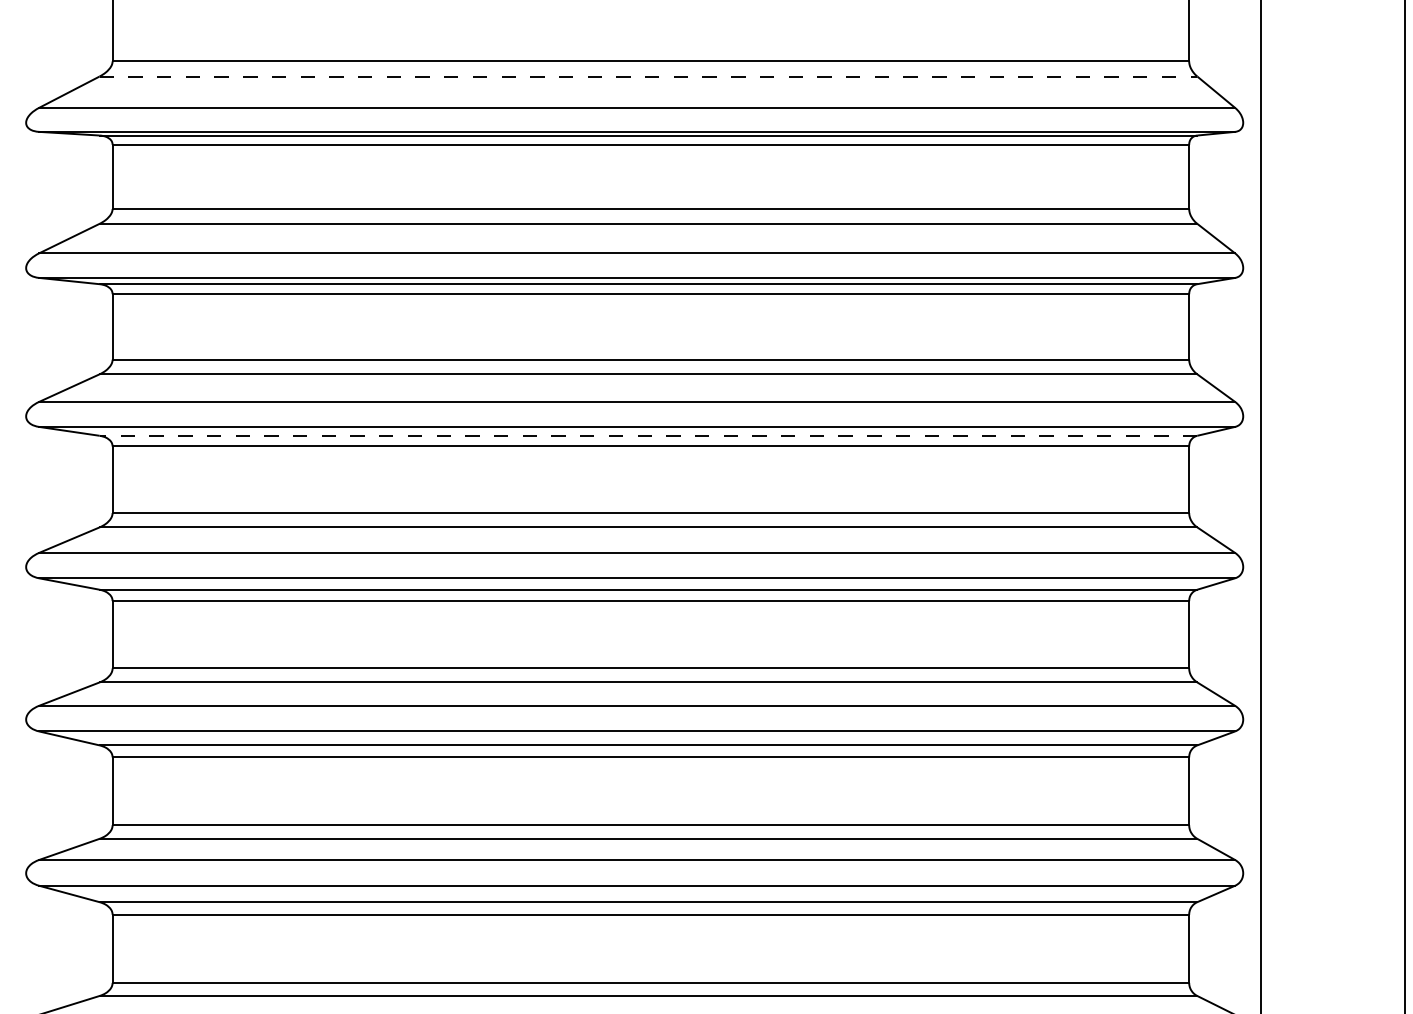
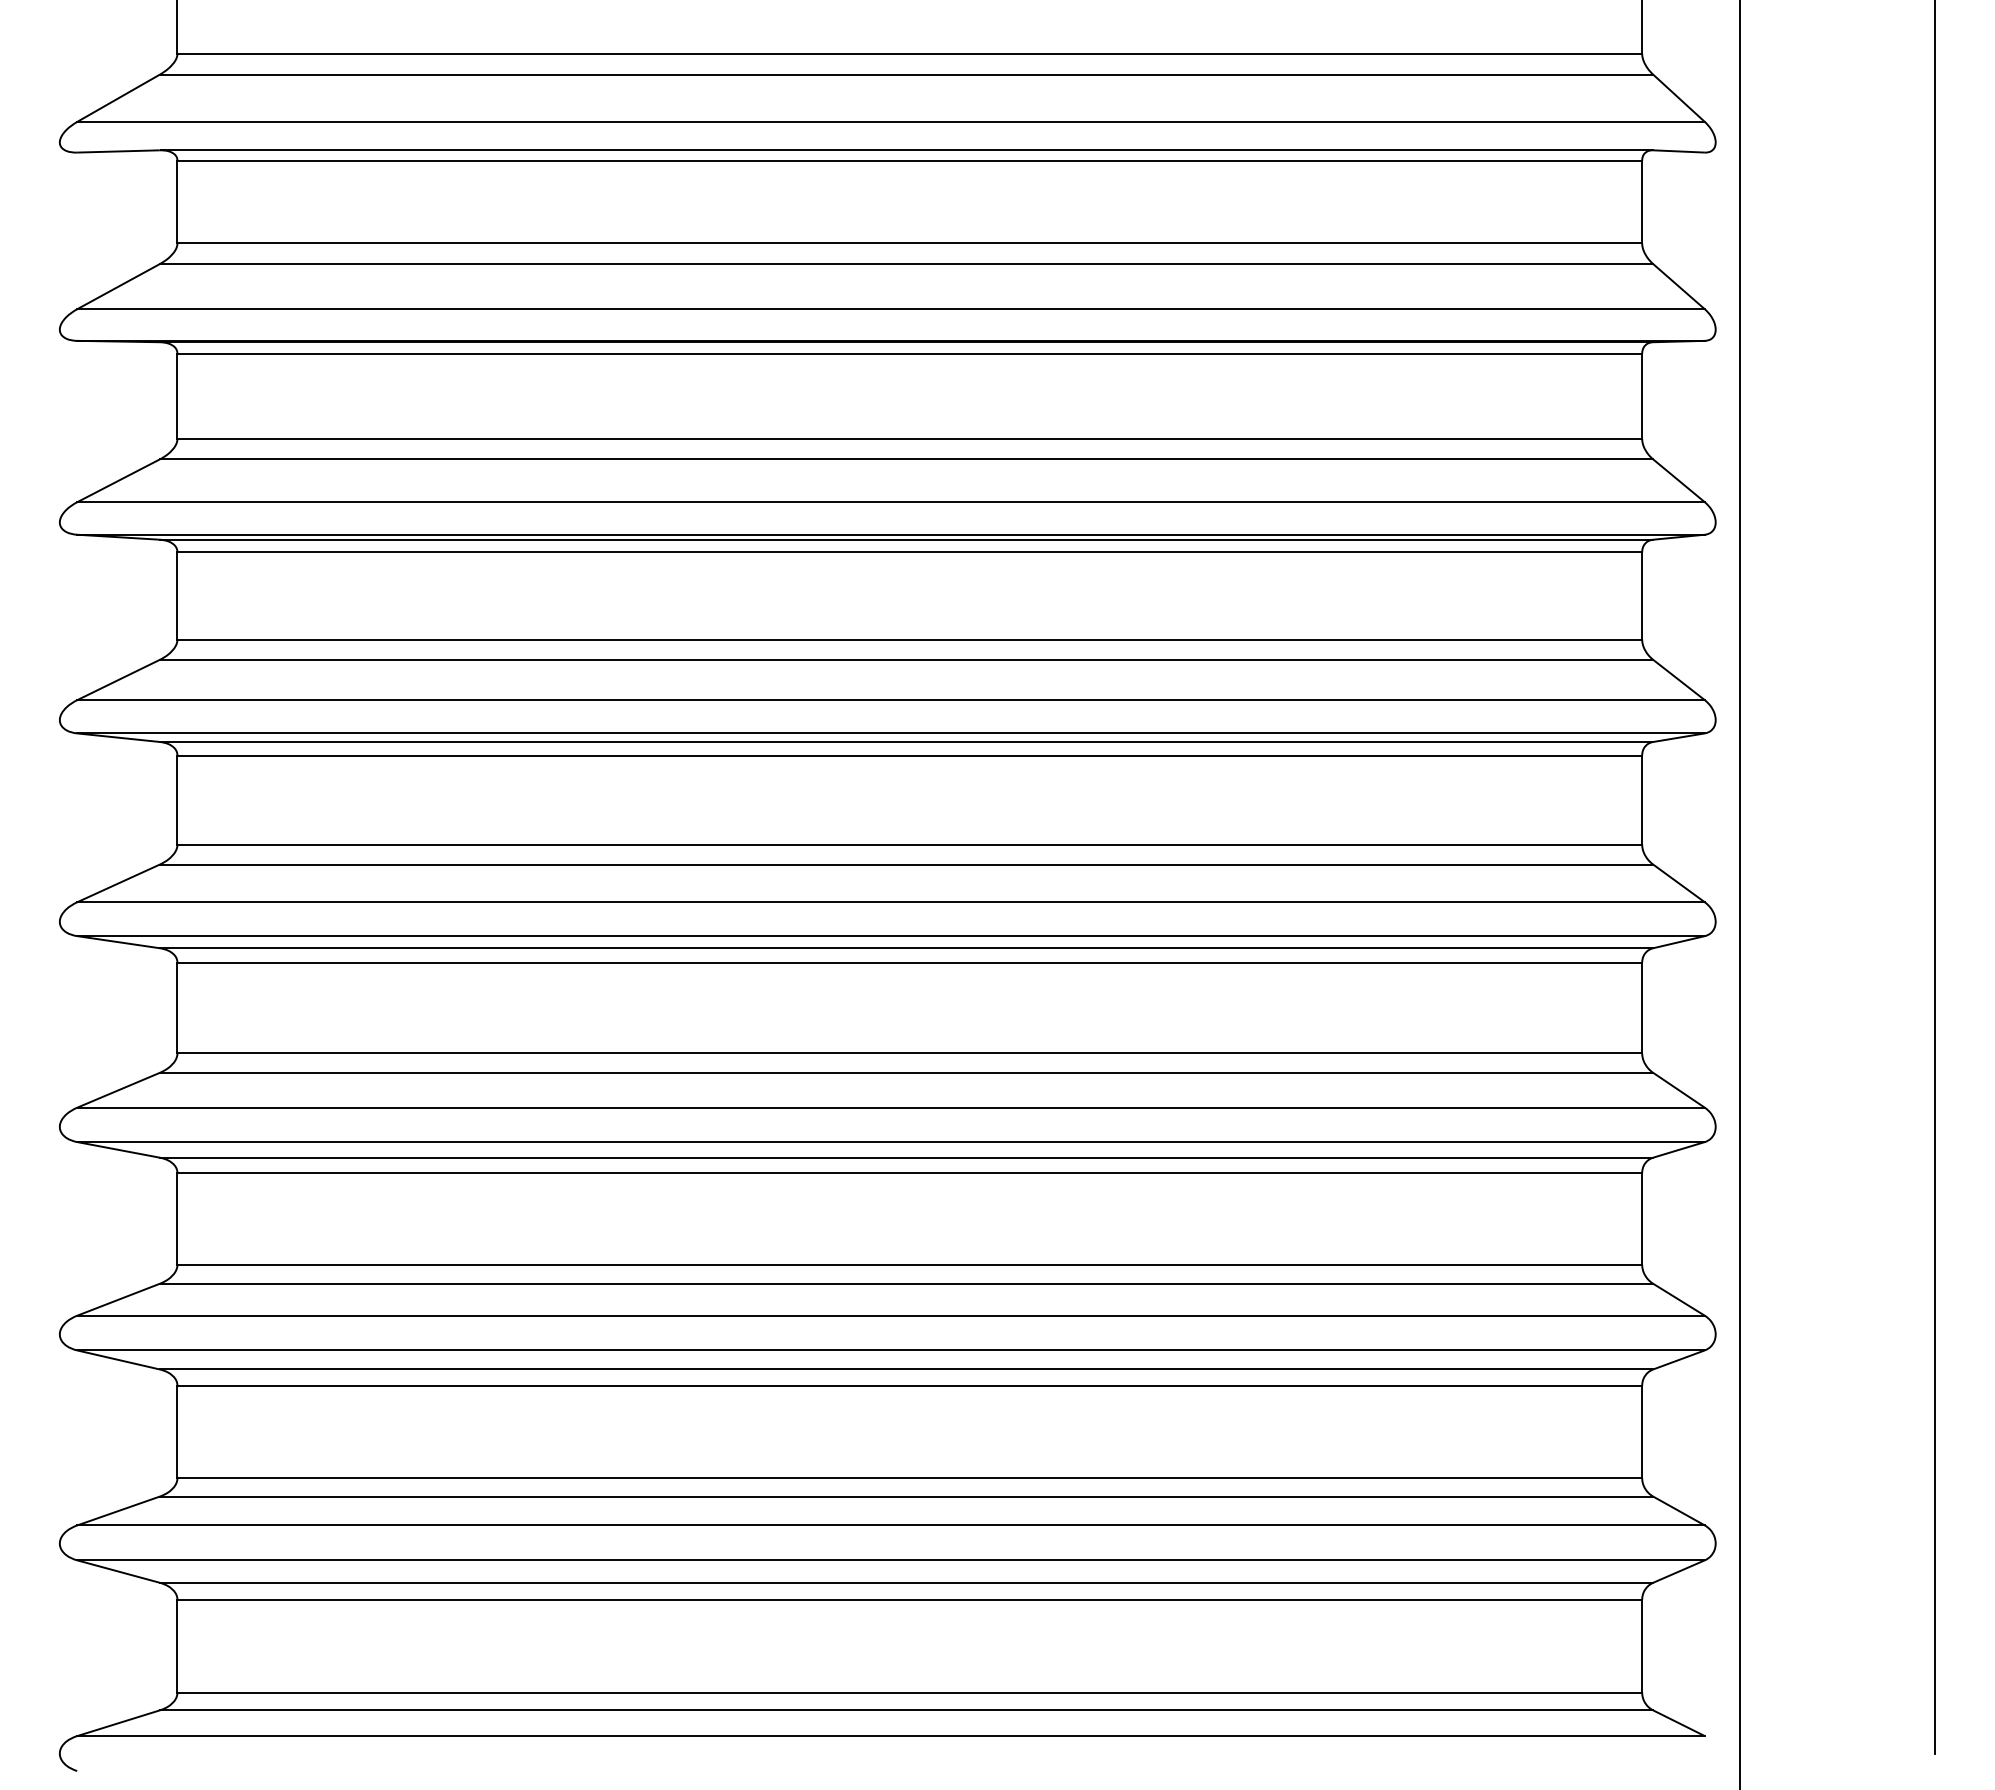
line: (648, 76) -> (906, 459), dashed -> solid
line: (648, 435) -> (906, 948), dashed -> solid

